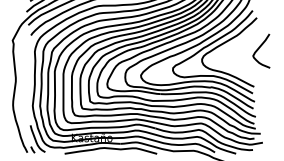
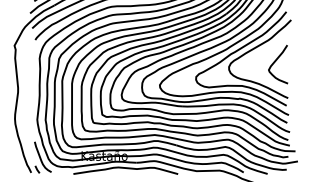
curve: (259, 48) -> (275, 61), moved

